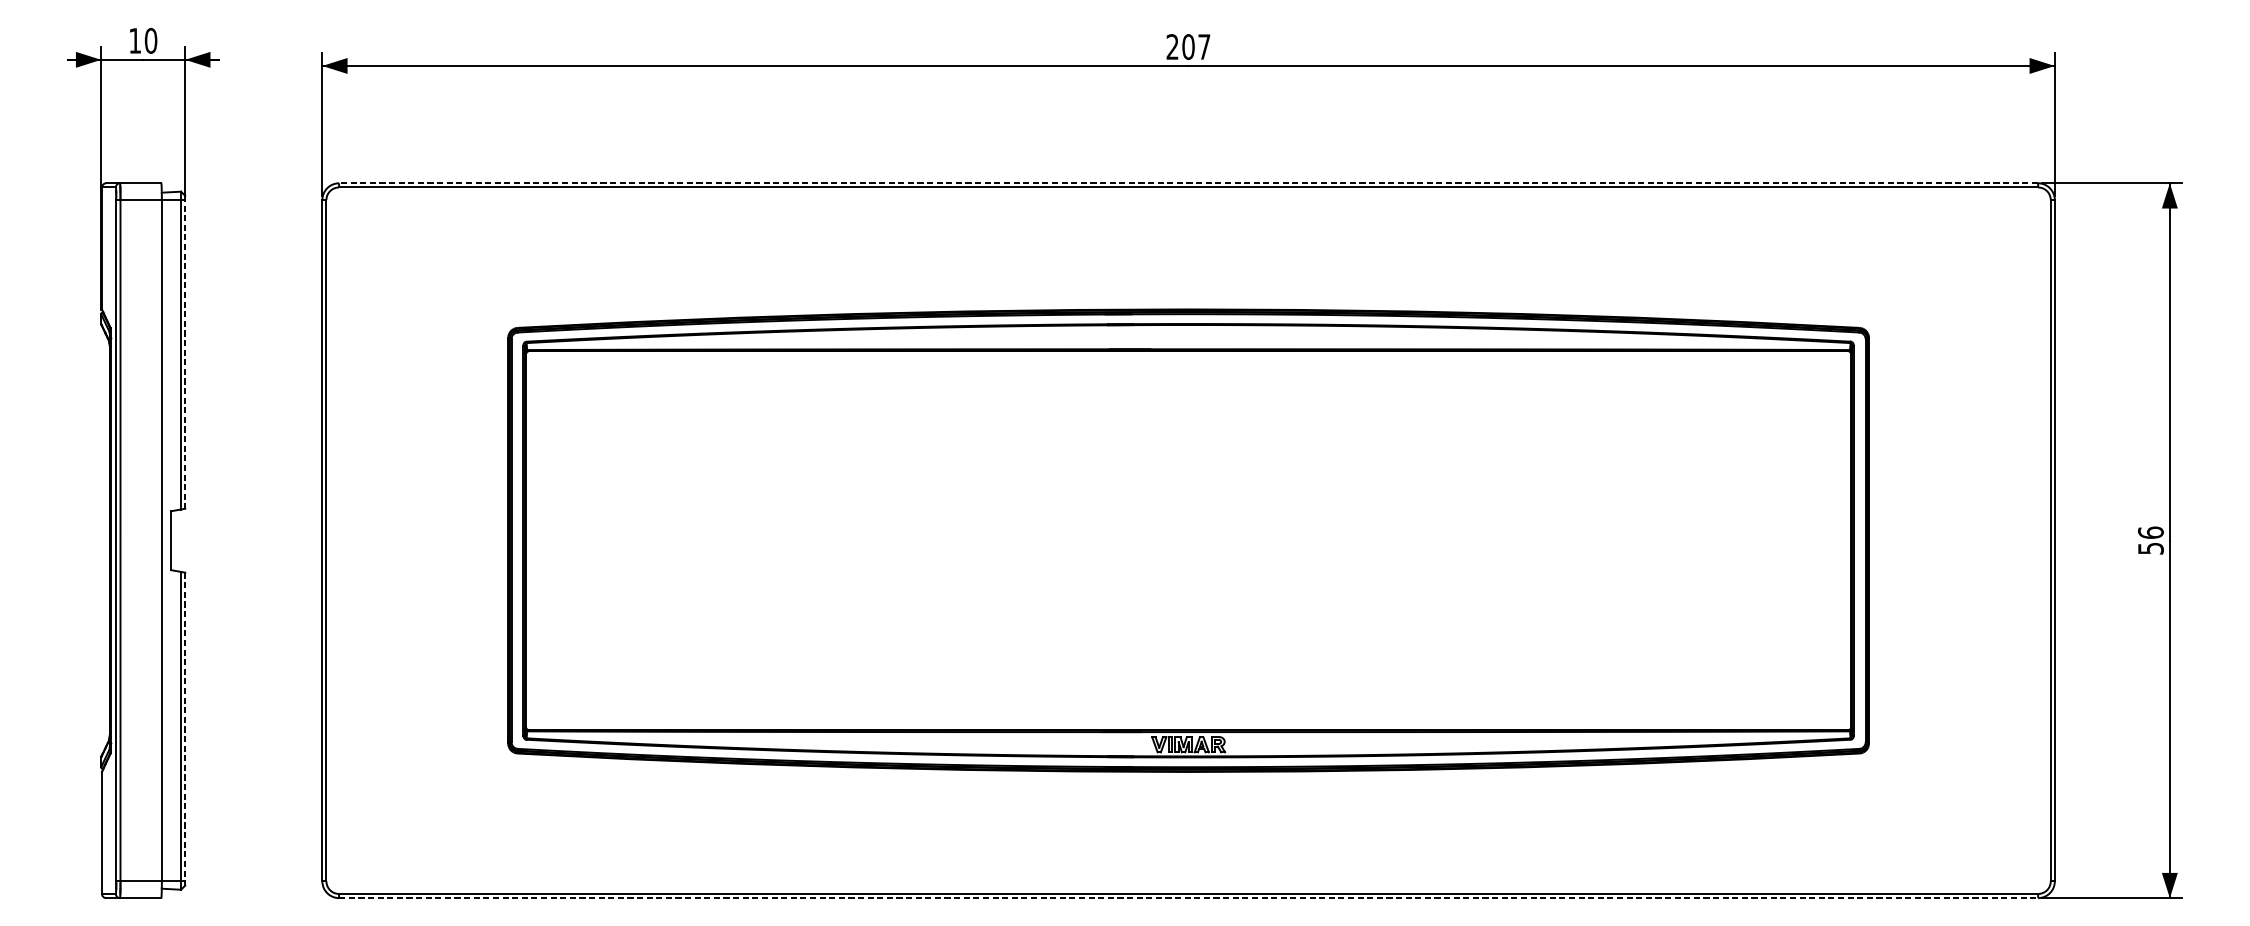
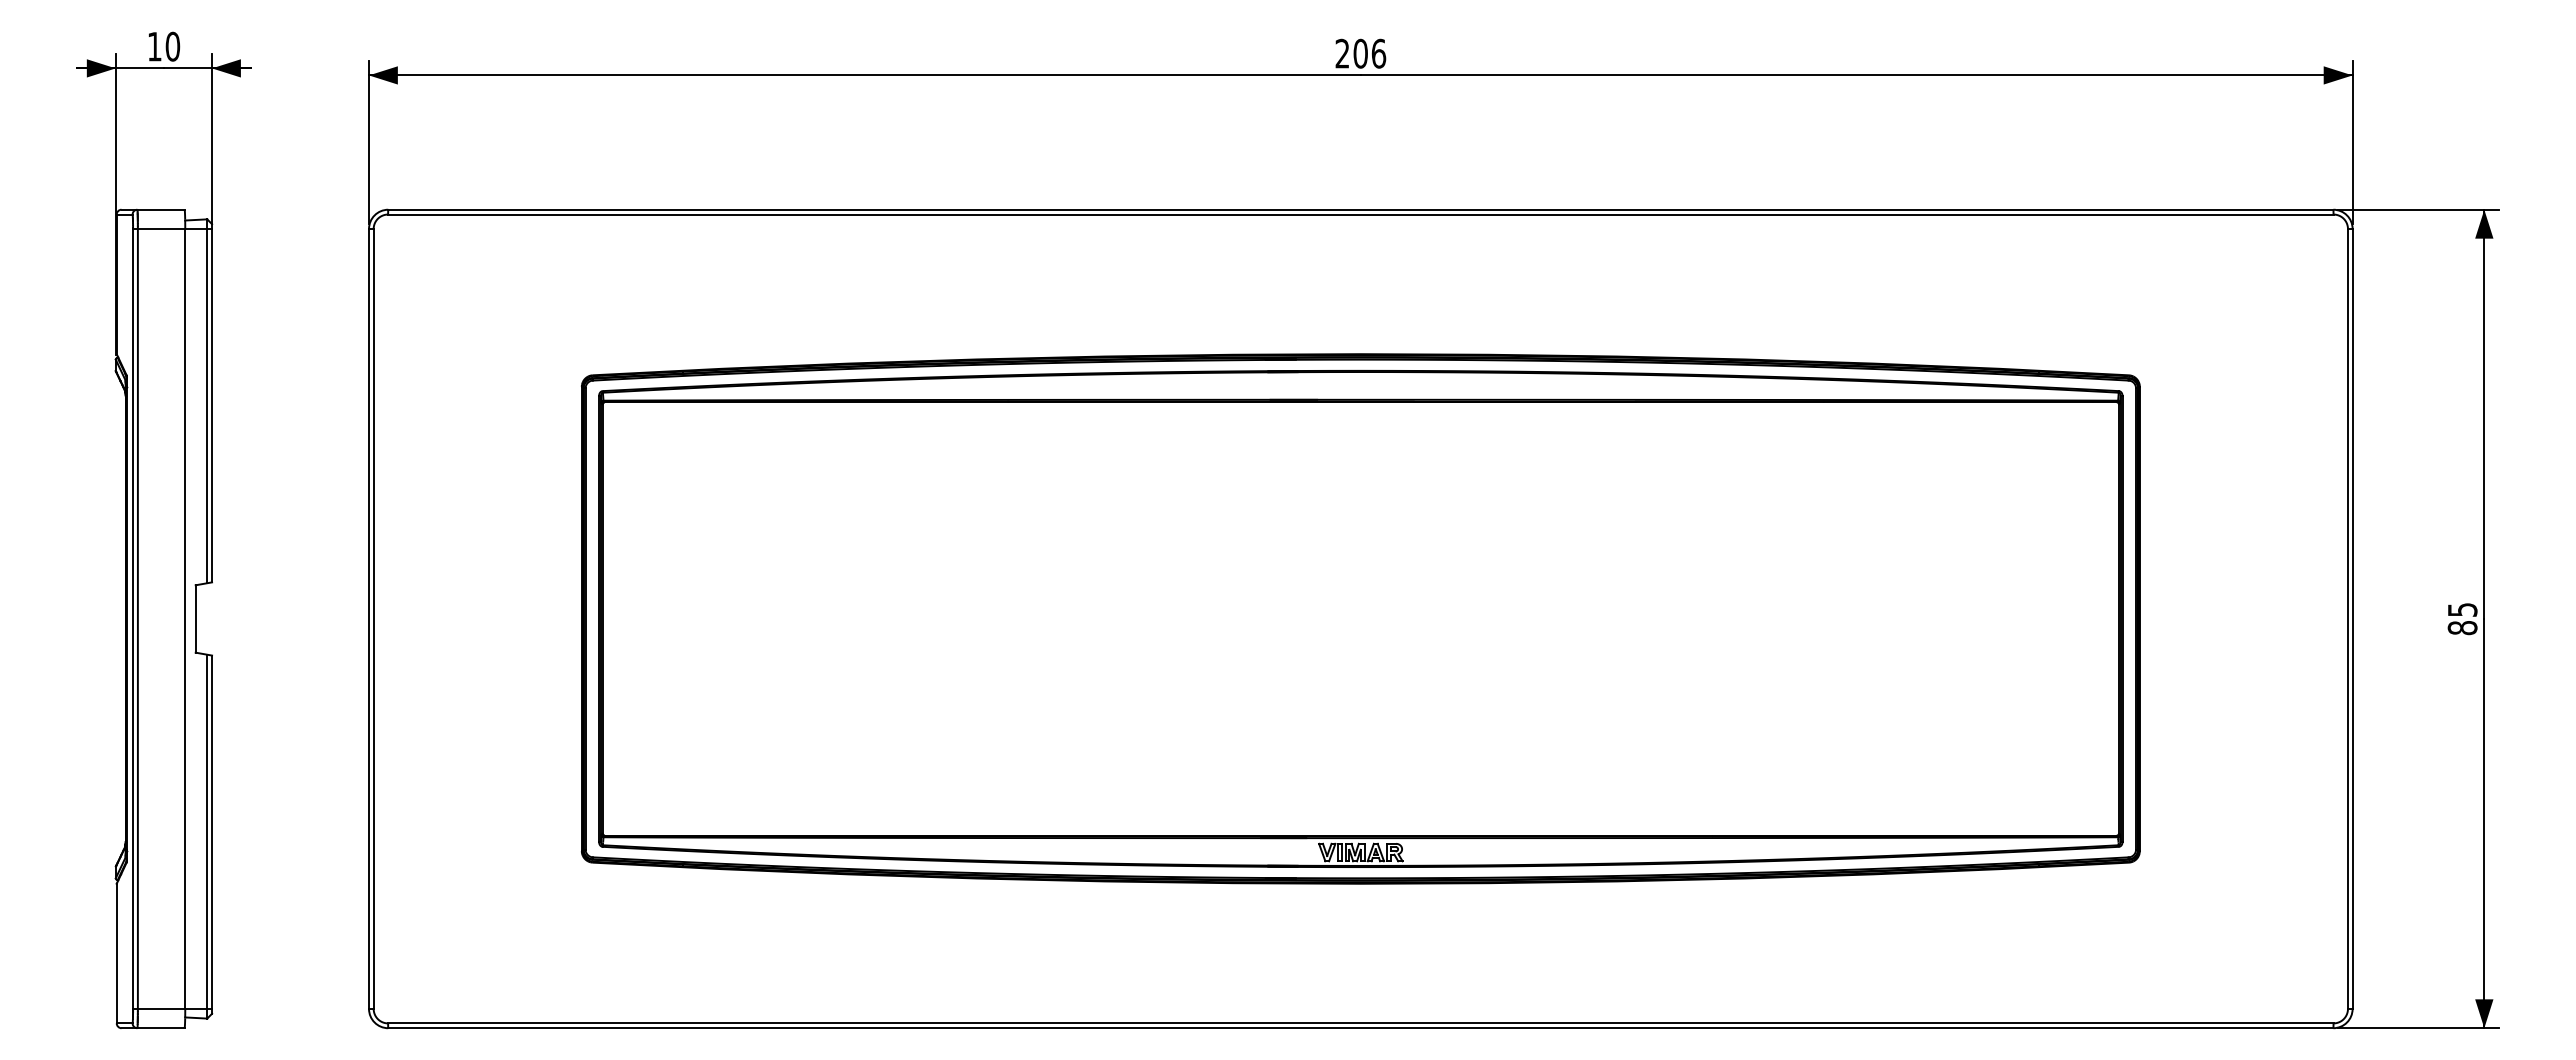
text: (1204, 46) -> (1378, 53), 207 -> 206
line: (1188, 183) -> (1360, 209), dashed -> solid
line: (185, 352) -> (212, 403), dashed -> solid
text: (2150, 540) -> (2462, 618), 56 -> 85
line: (185, 729) -> (212, 835), dashed -> solid
line: (1188, 898) -> (1360, 1028), dashed -> solid

